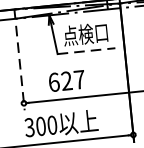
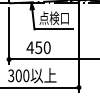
line: (87, 51) -> (54, 29), dashed -> solid
line: (21, 68) -> (9, 36), dashed -> solid
text: (66, 80) -> (38, 47), 627 -> 450

